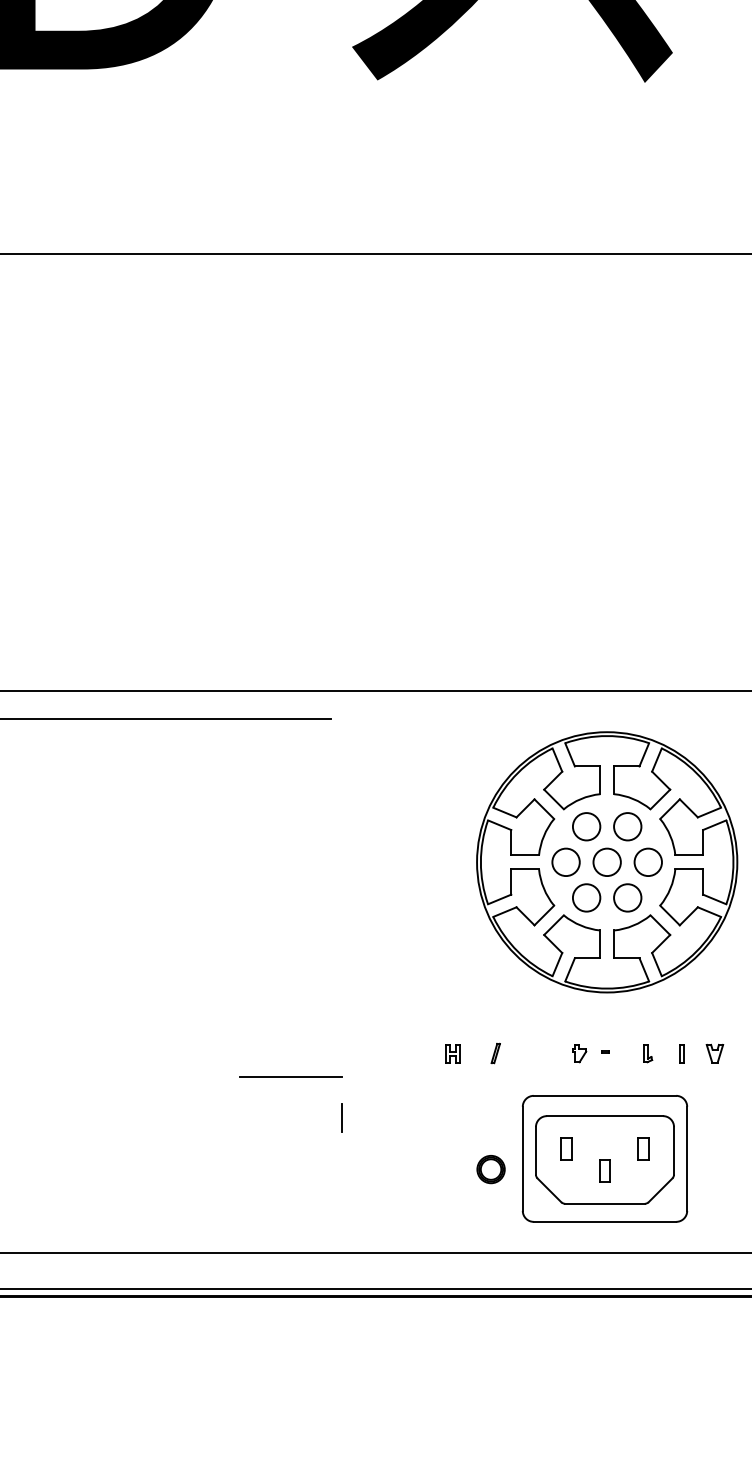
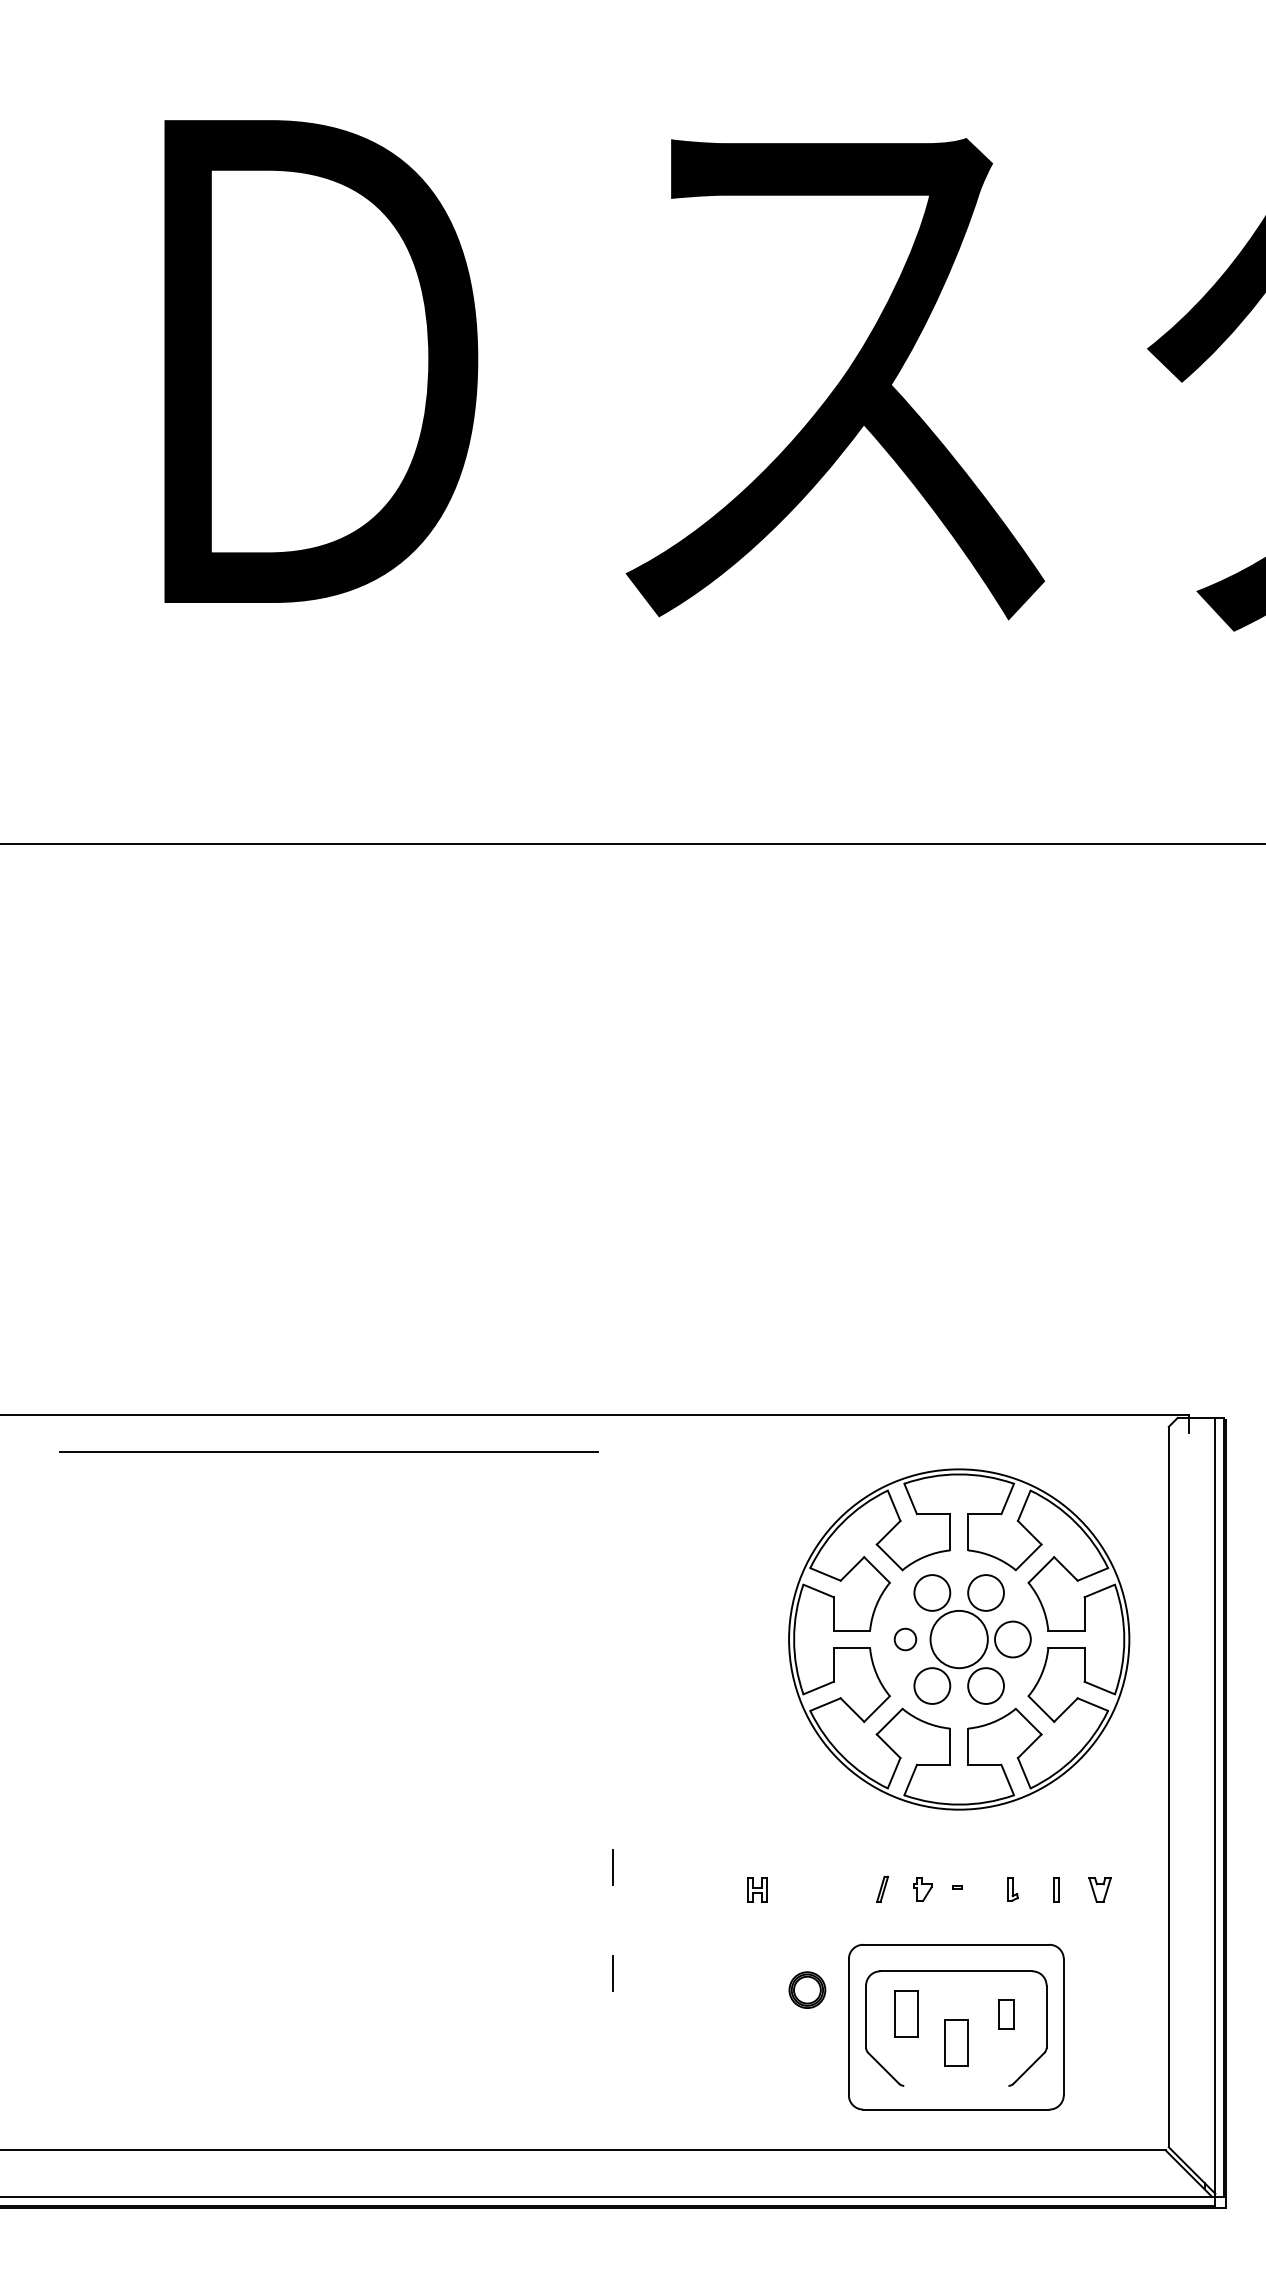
circle: (566, 862) -> (905, 1639), size x0.6
circle: (607, 862) -> (959, 1639), size x1.6
line: (341, 1036) -> (612, 1867), added
part: (495, 1052) -> (882, 1888), moved
line: (290, 1076) -> (545, 1919), removed
part: (566, 1149) -> (905, 2014), size x1.6
part: (491, 1169) -> (807, 1989), moved
part: (605, 1170) -> (956, 2042), size x1.6
line: (605, 1203) -> (956, 2085), removed

